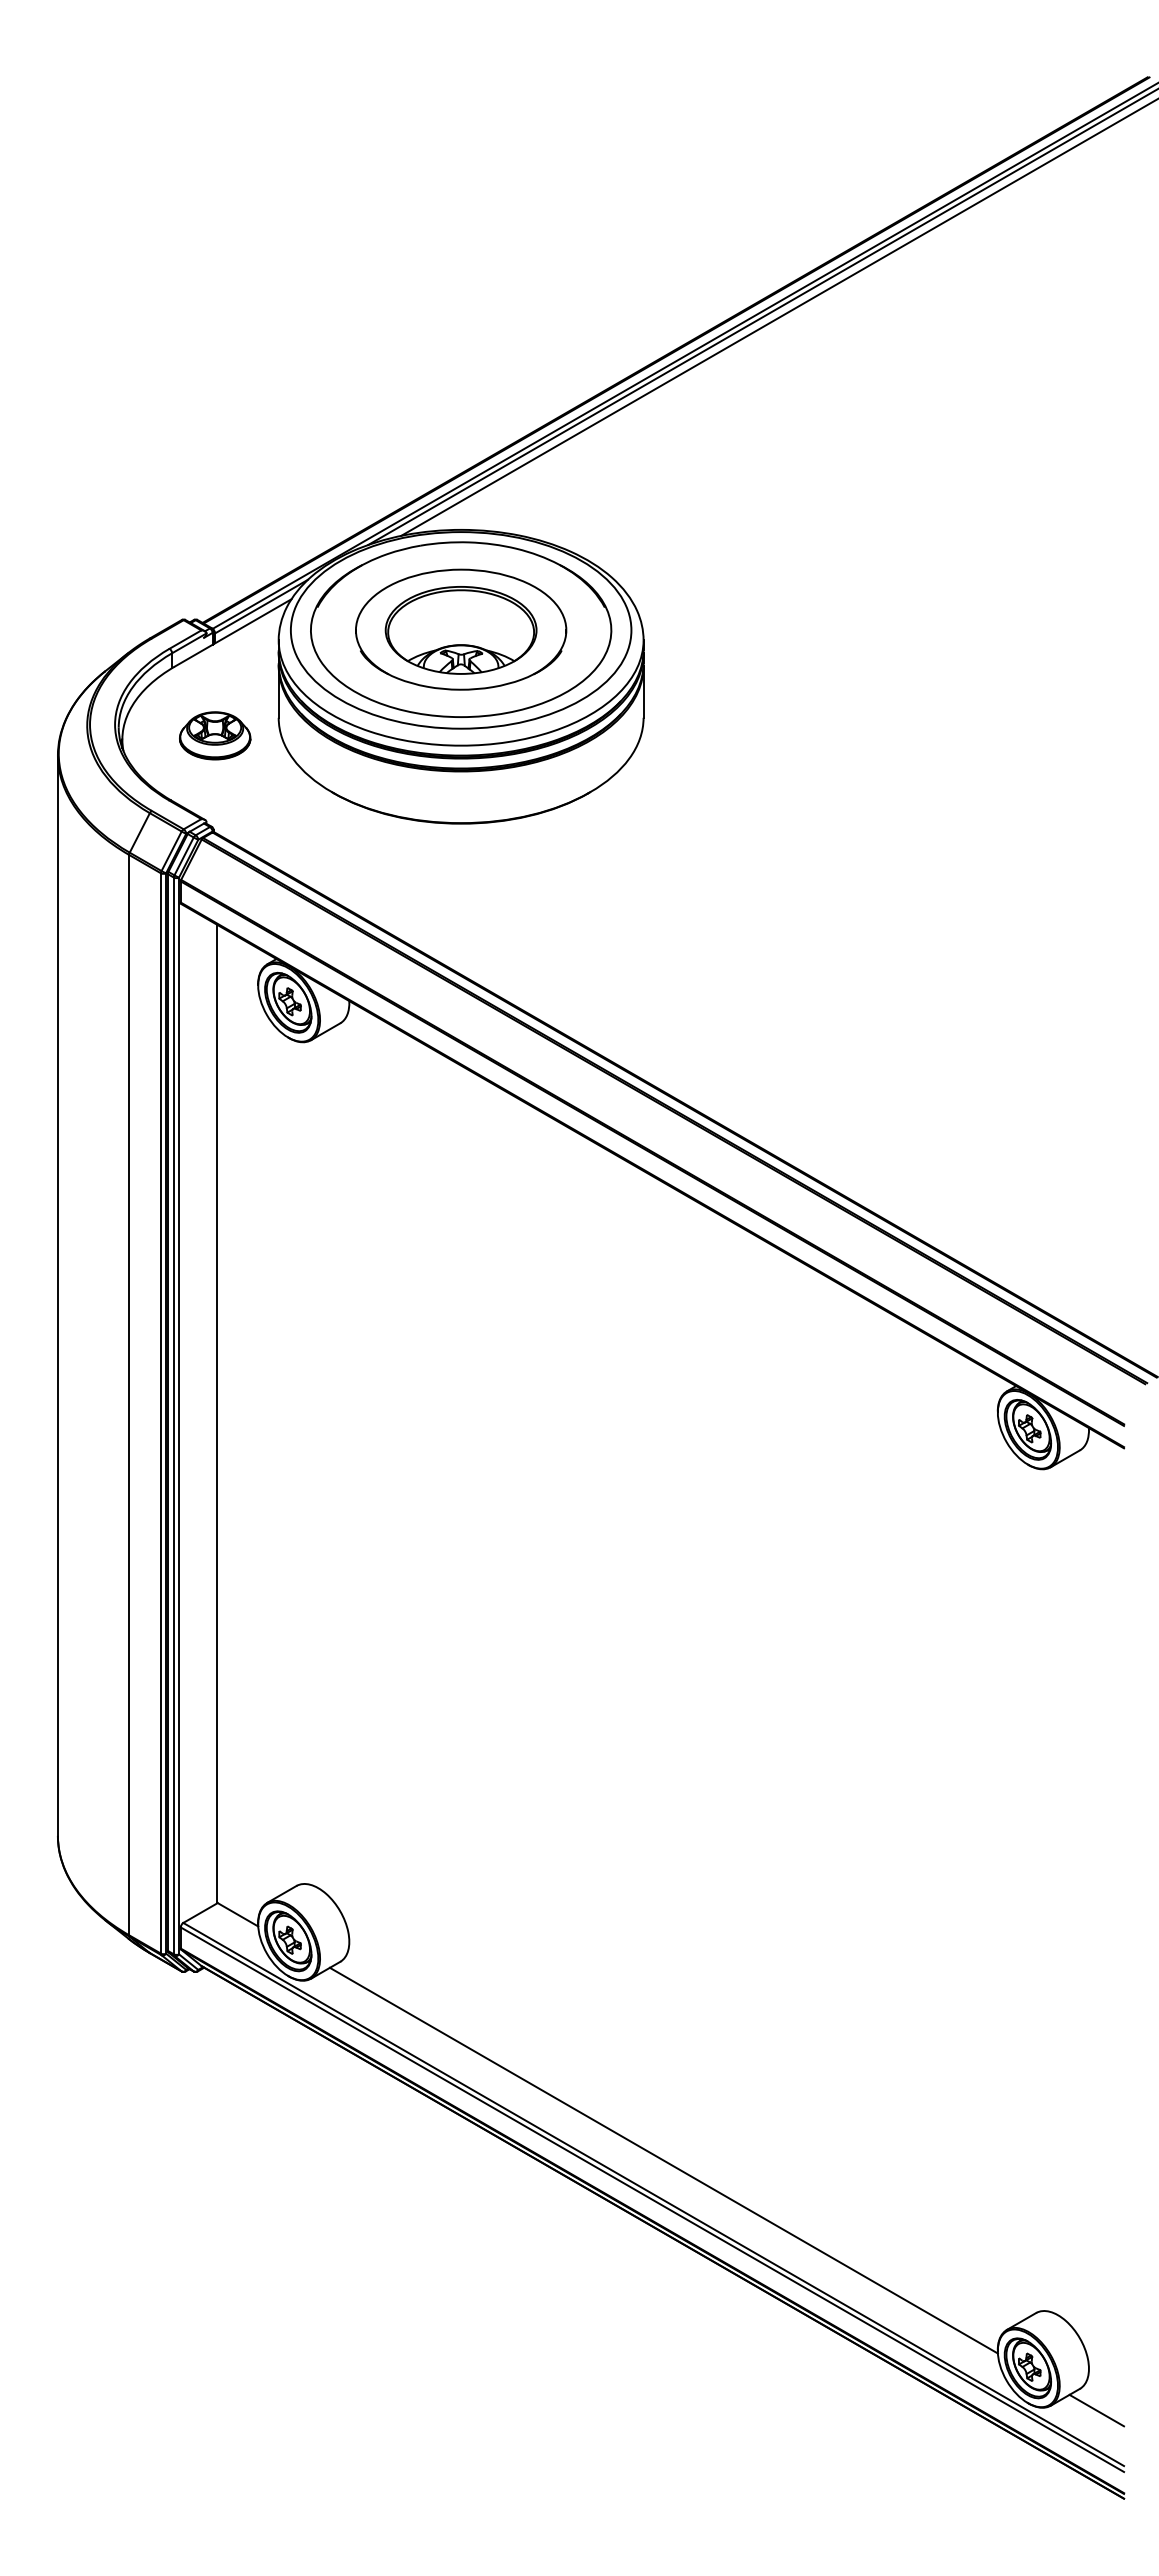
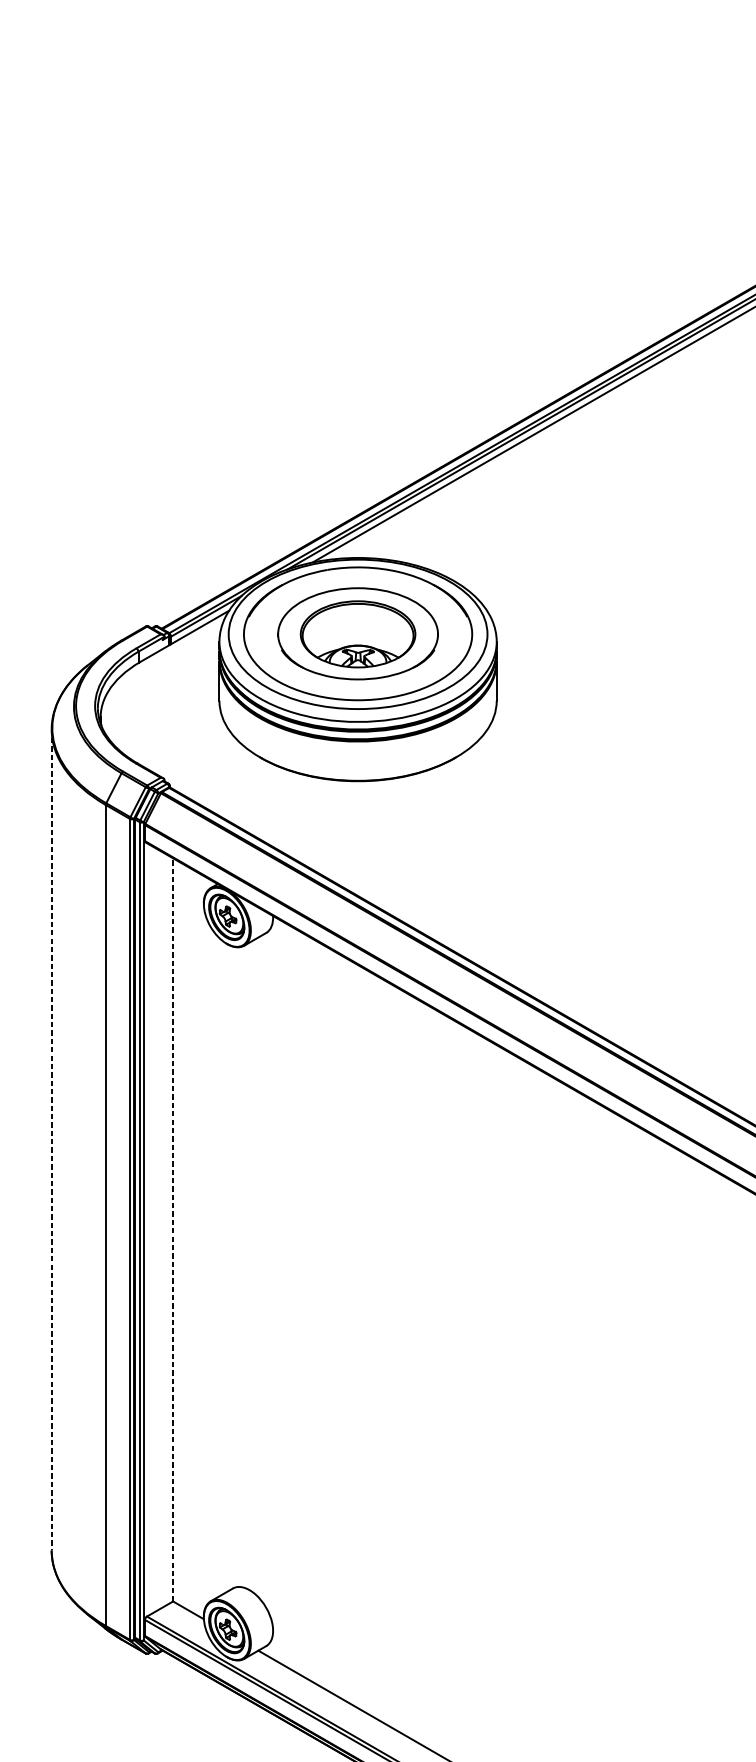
part: (215, 735) -> (171, 714), removed
line: (57, 1296) -> (51, 1140), solid -> dashed
line: (217, 1413) -> (172, 1229), solid -> dashed

